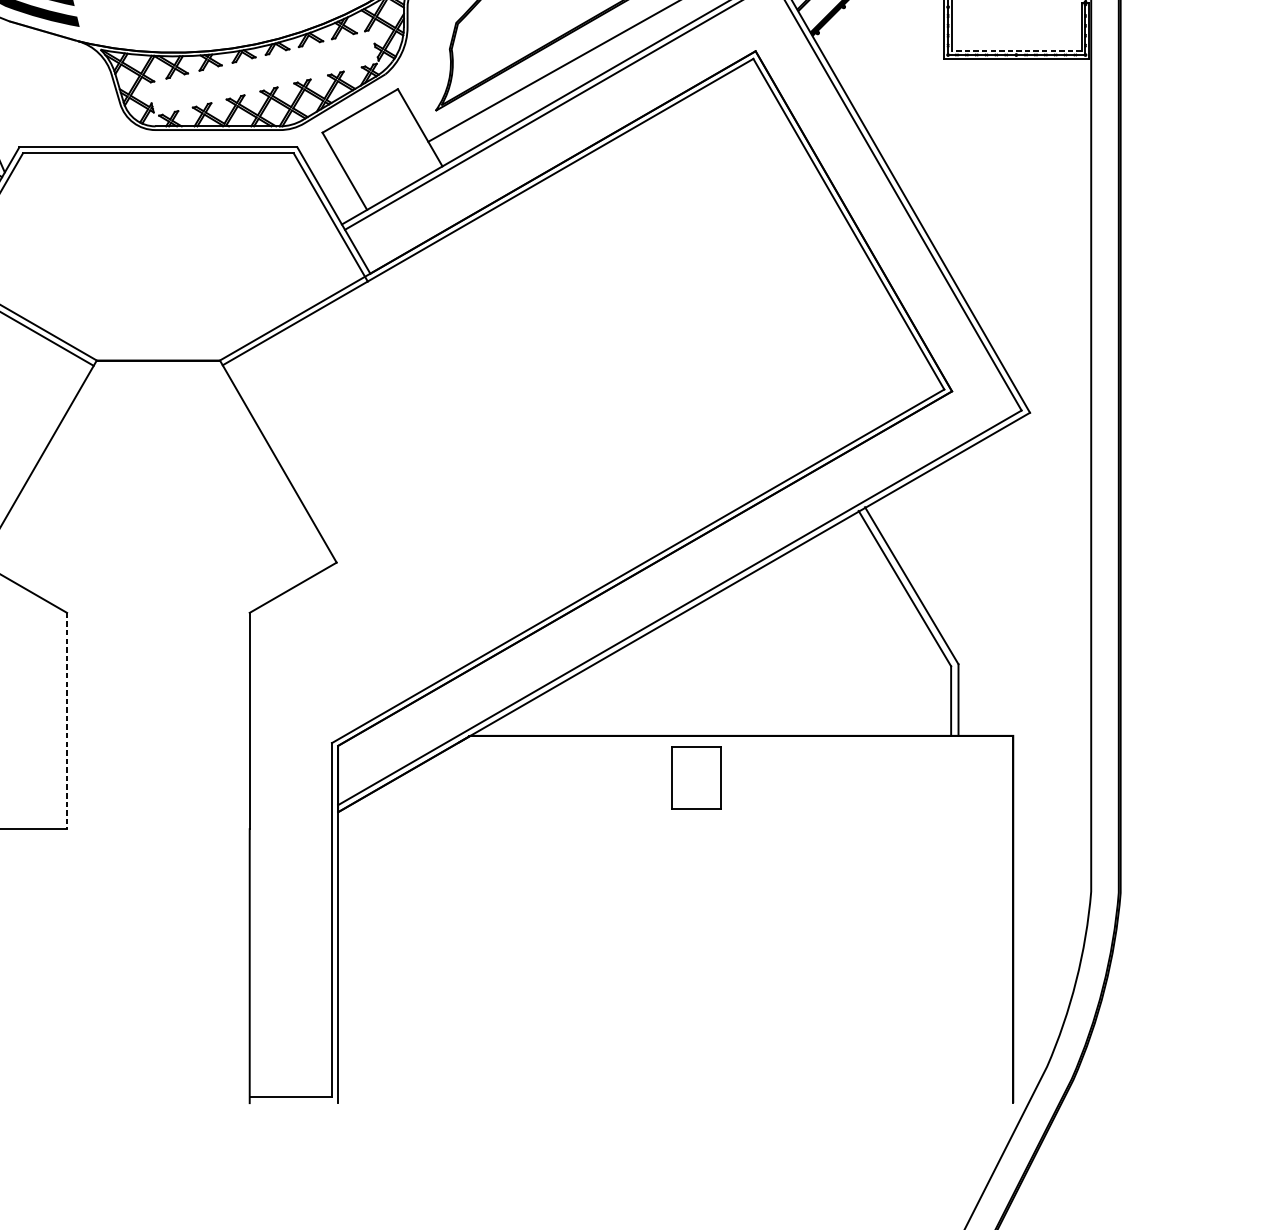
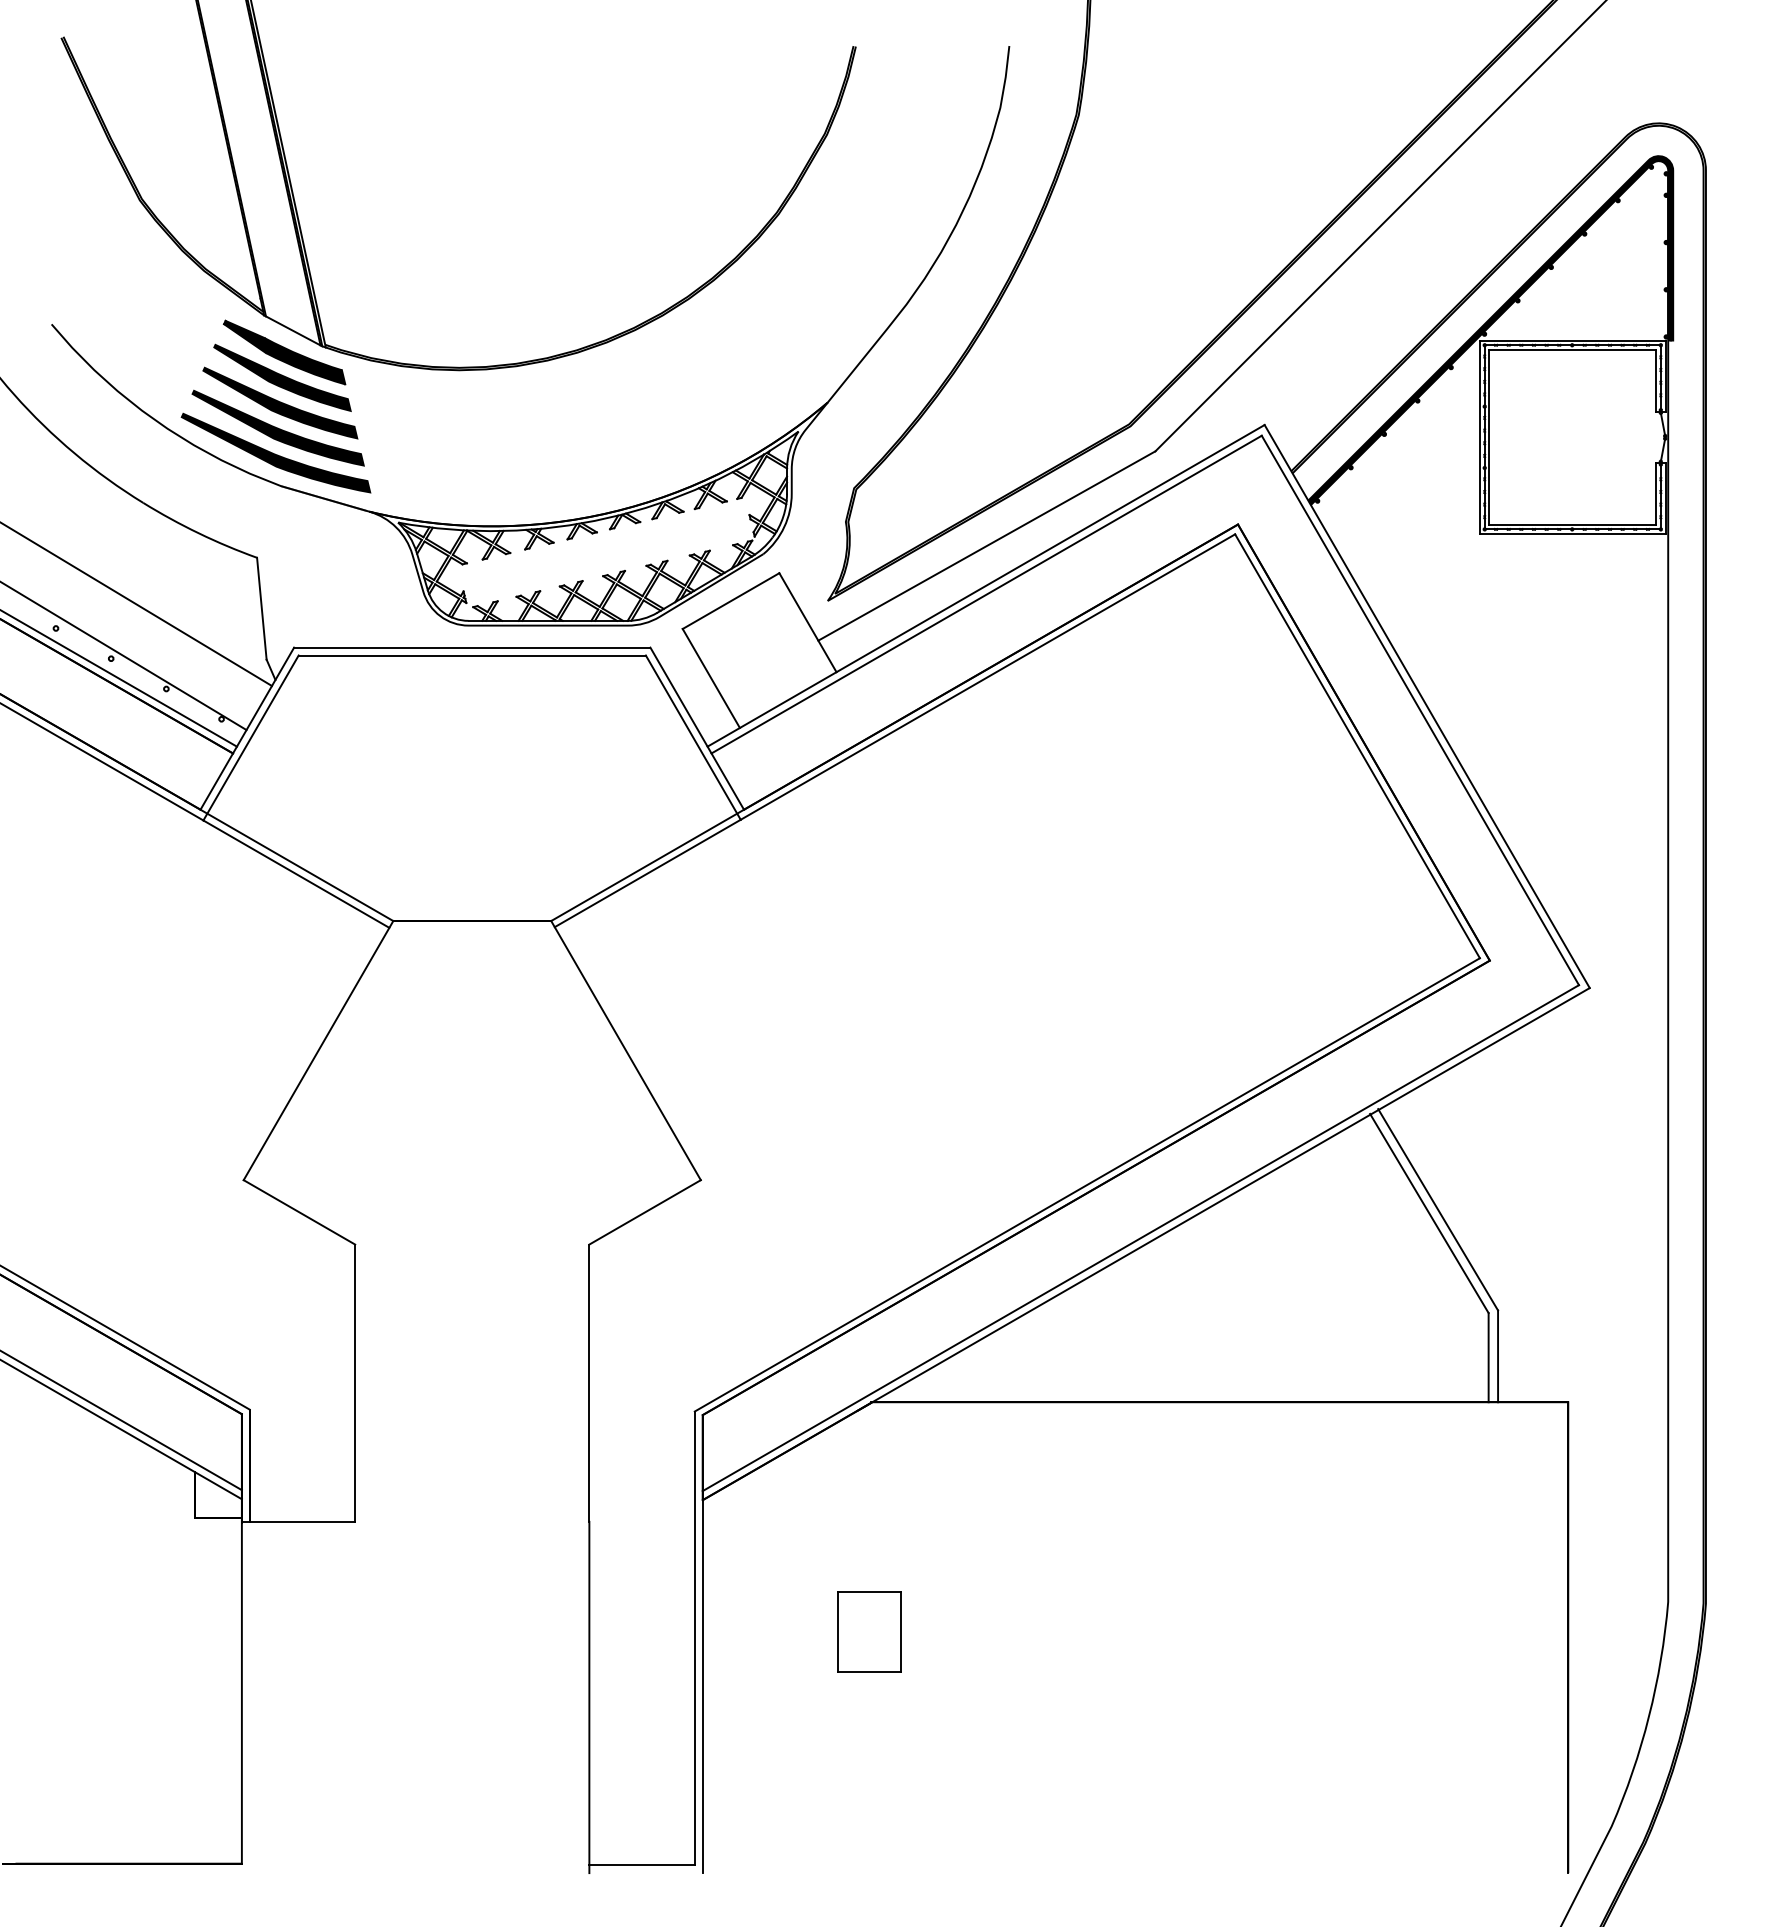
line: (1016, 51) -> (1572, 524), dashed -> solid
line: (67, 721) -> (355, 1383), dashed -> solid
part: (696, 777) -> (869, 1631), moved

